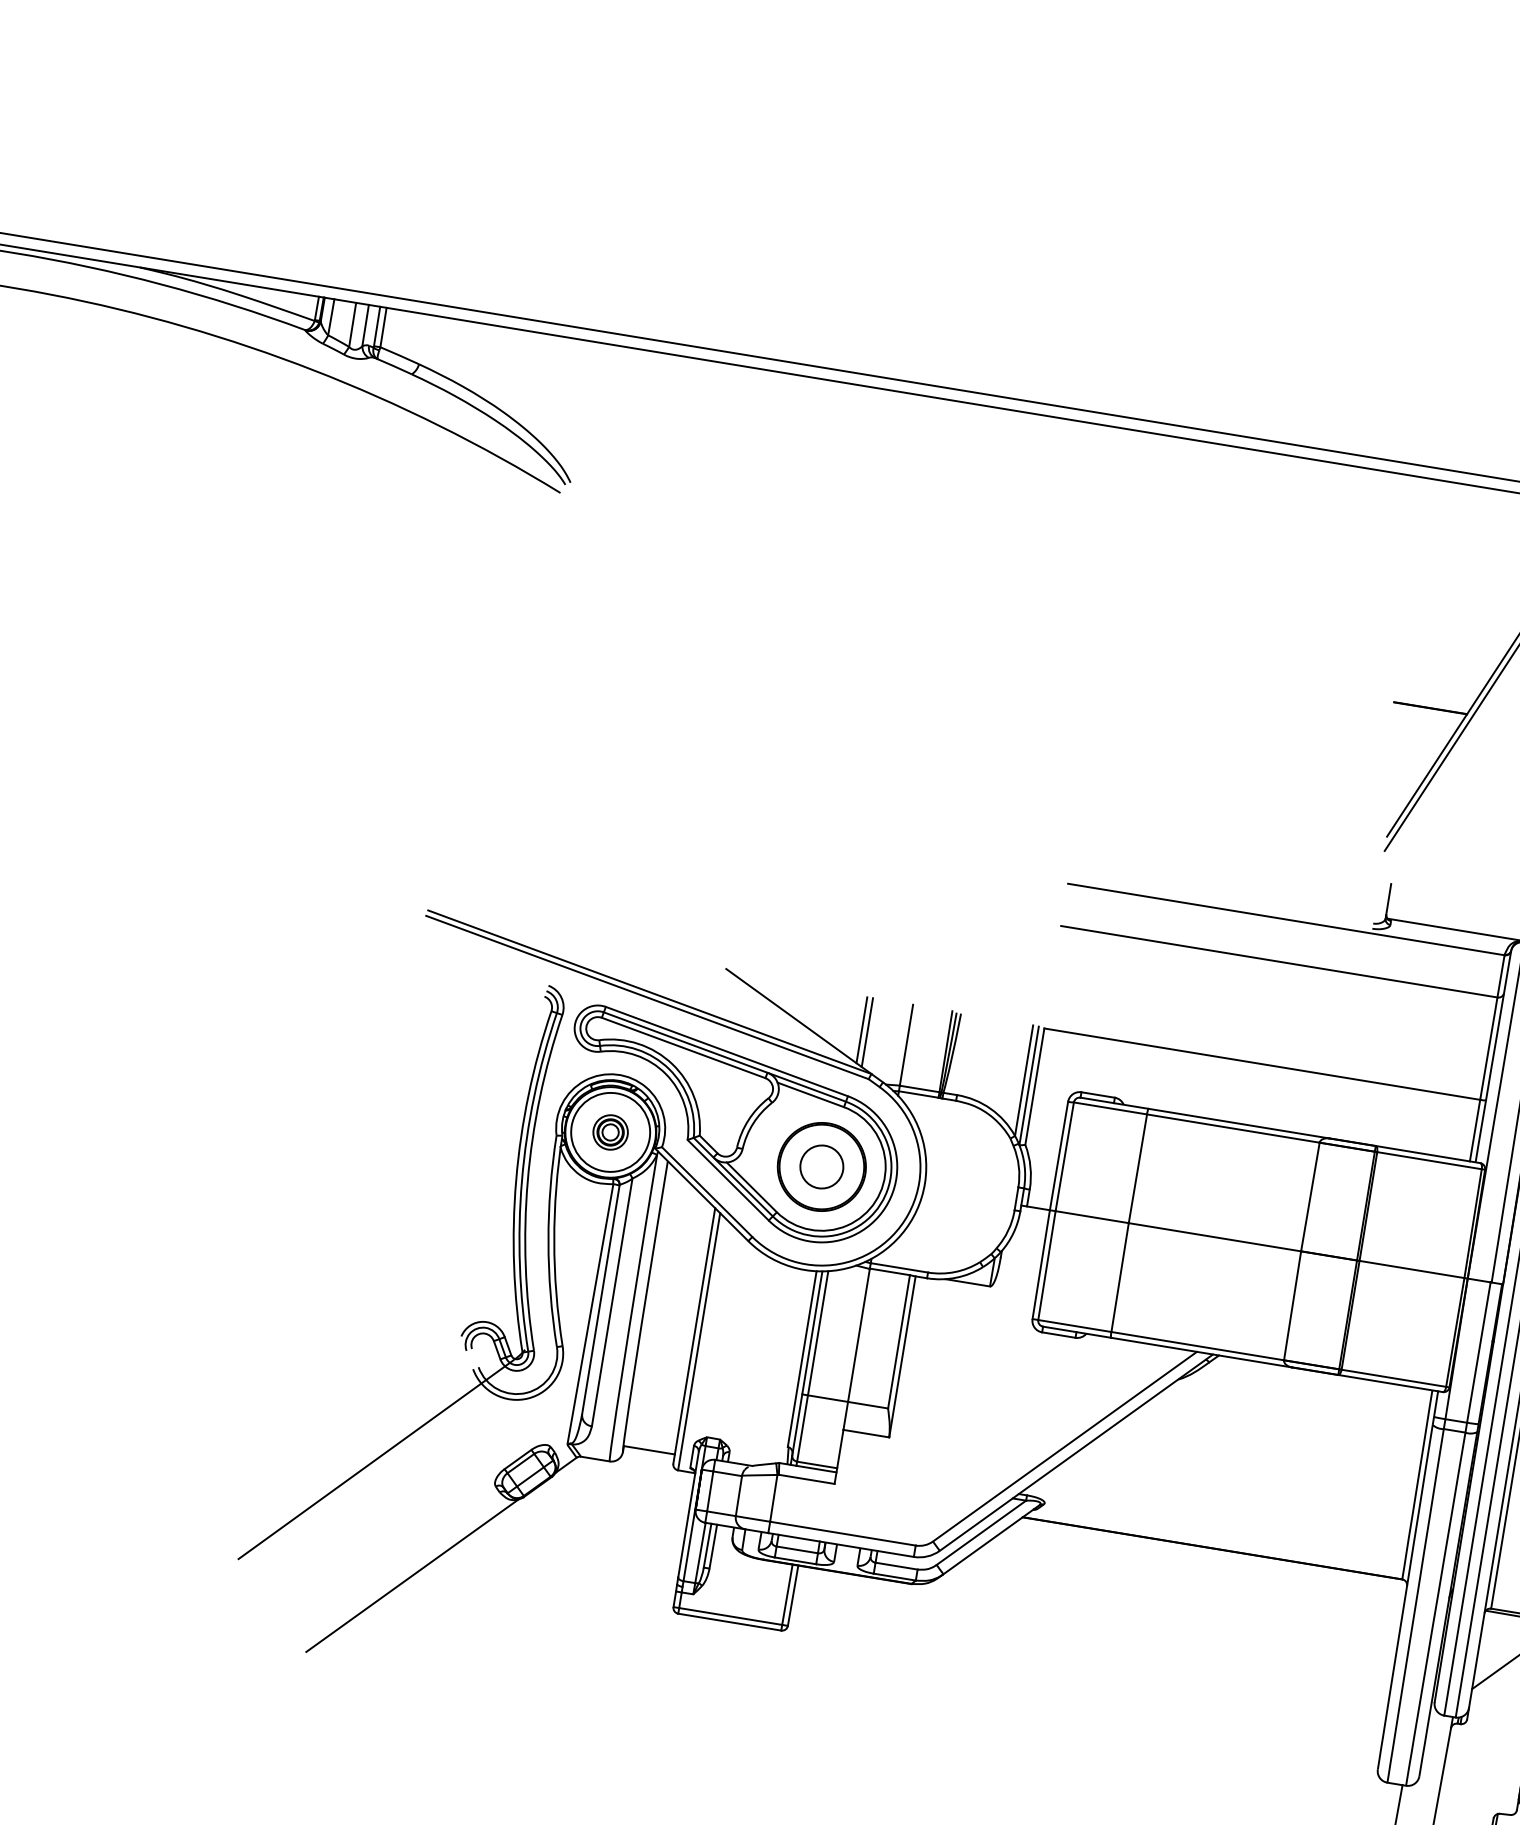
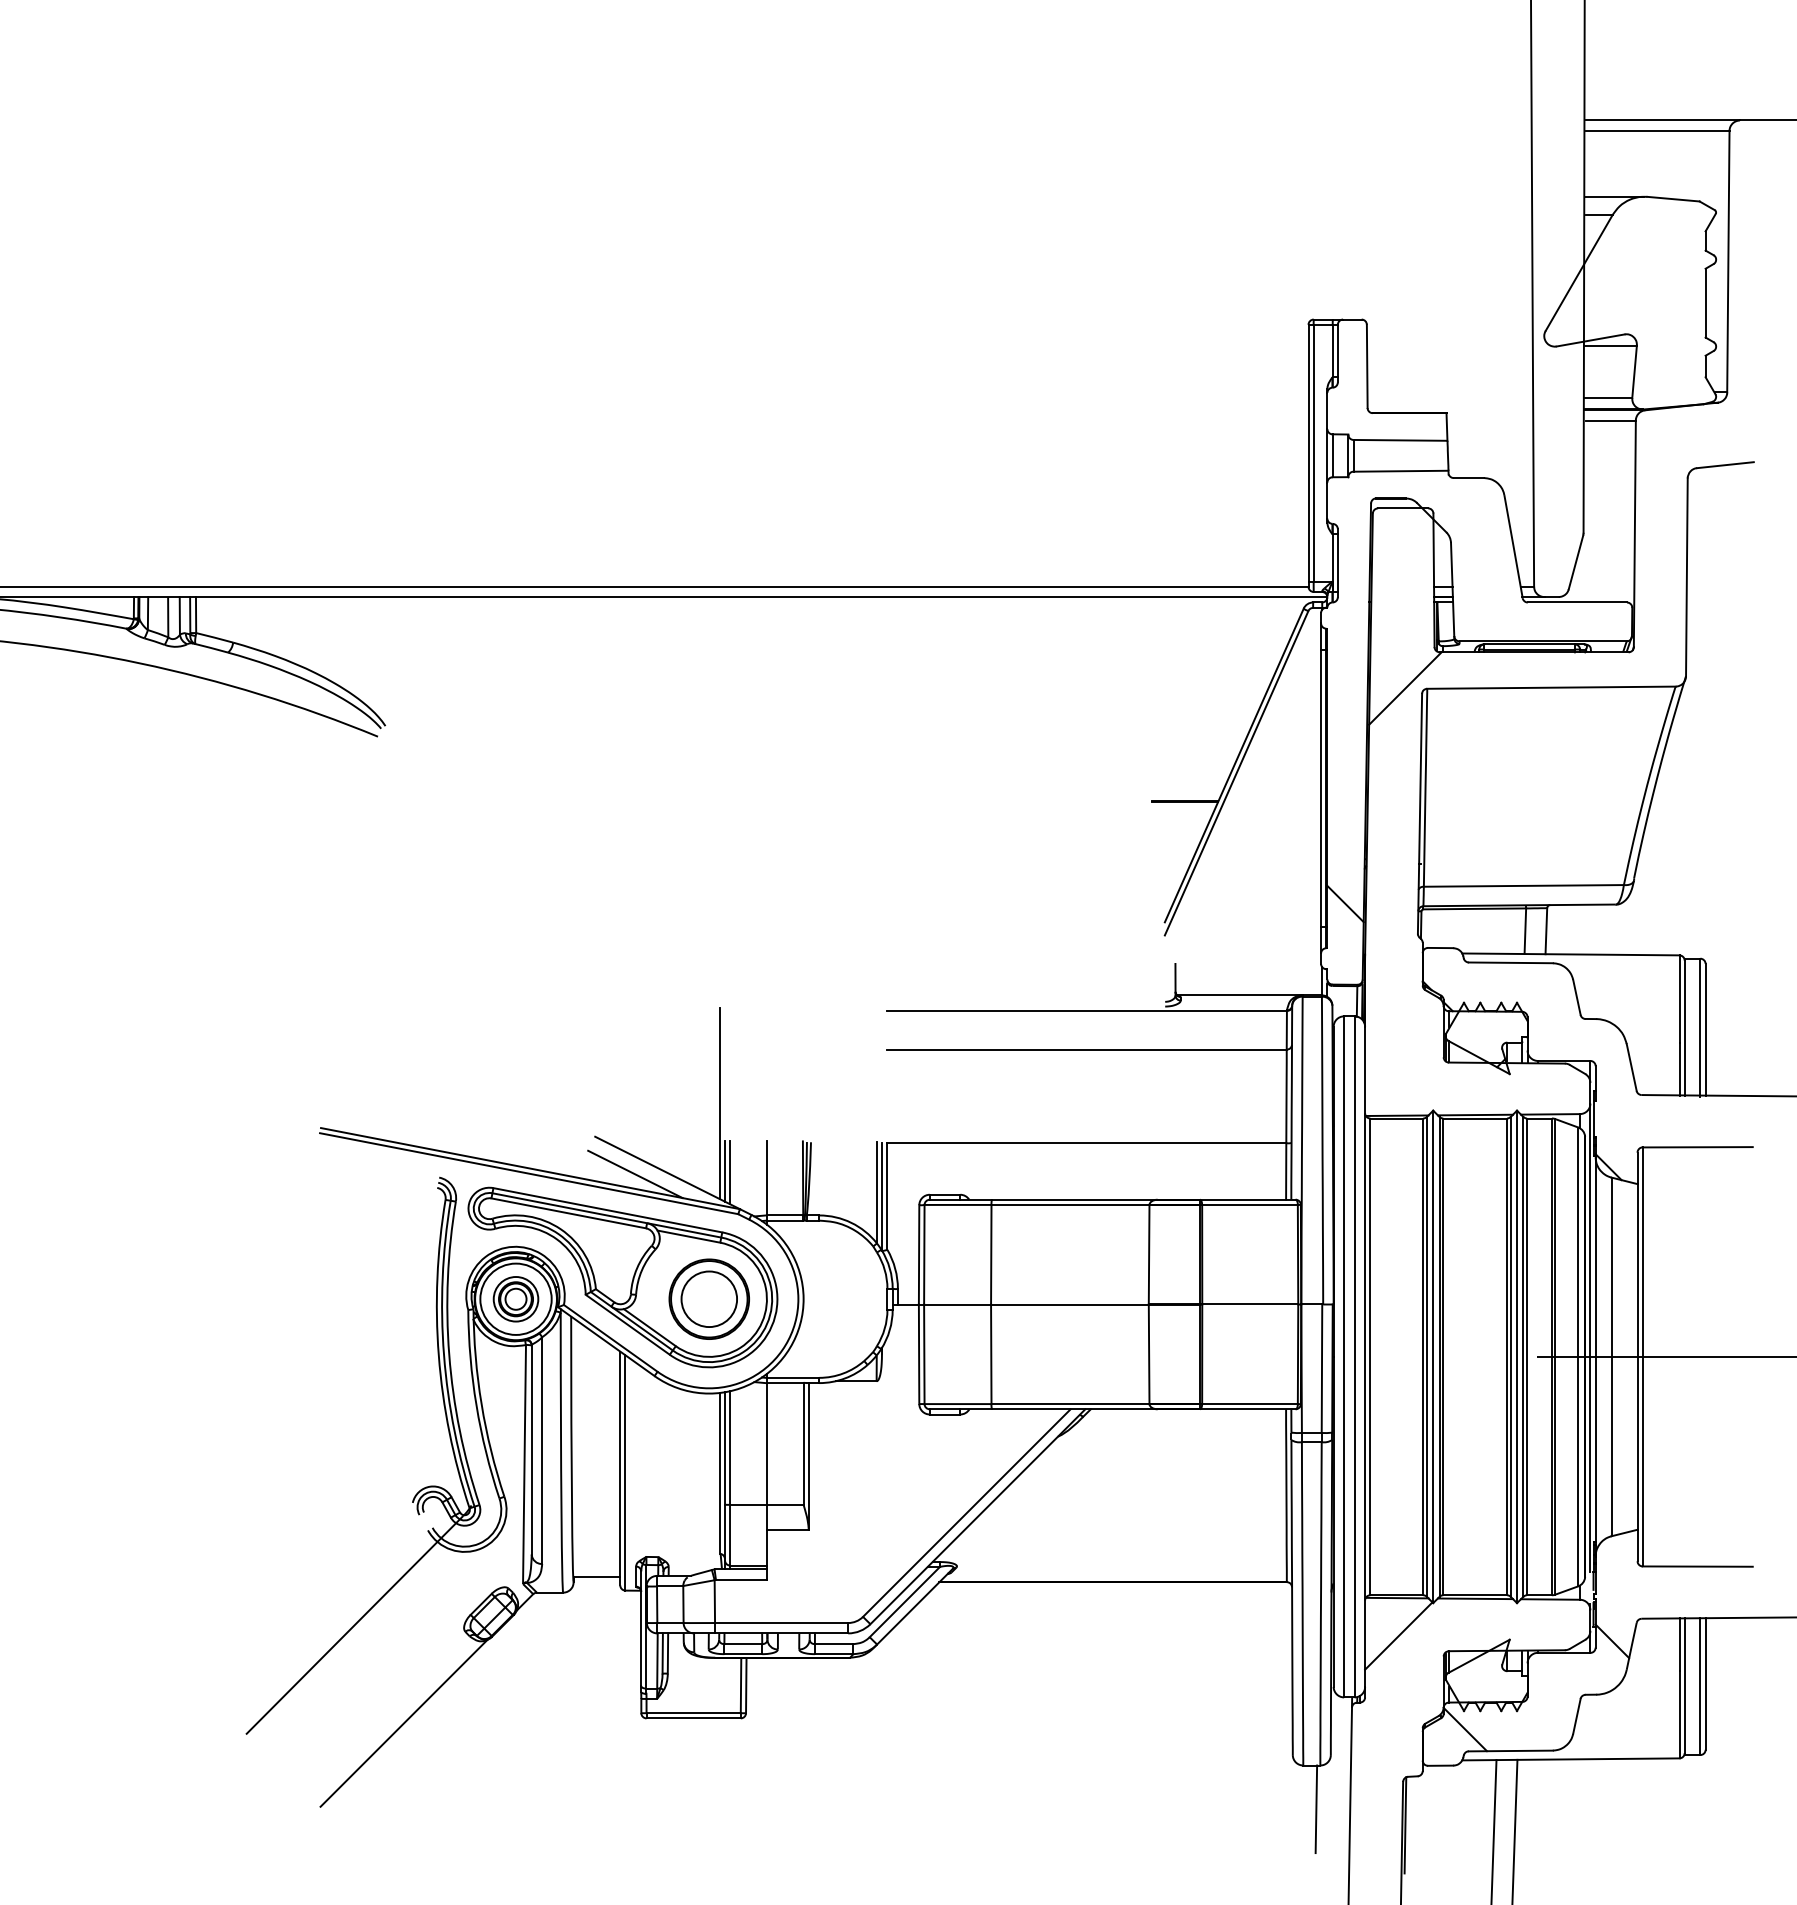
line: (868, 954) -> (719, 1103), added
line: (763, 1017) -> (635, 1174), added
part: (610, 1132) -> (515, 1299), size x1.43
circle: (822, 1167) -> (709, 1299), size x1.43

